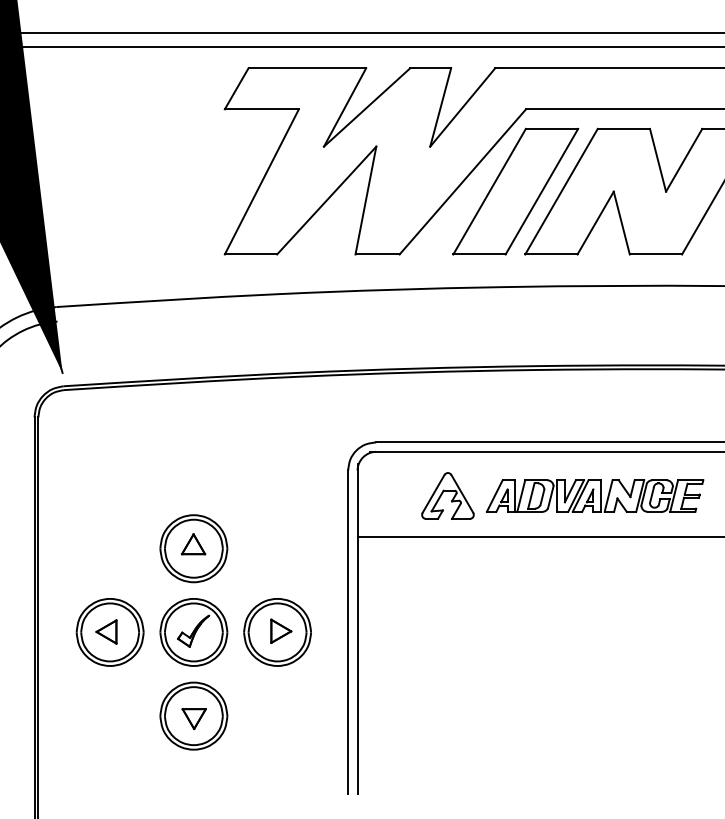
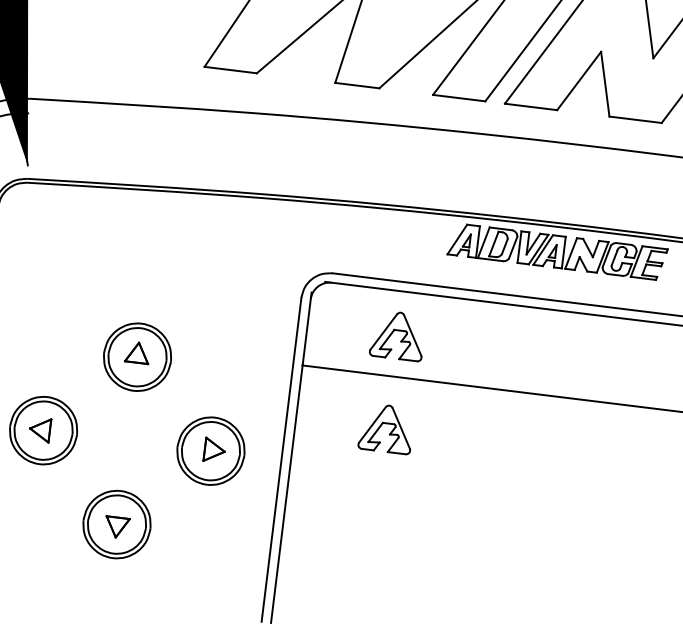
part: (594, 495) -> (557, 251), moved
part: (447, 588) -> (386, 428), added
part: (193, 632) -> (126, 440), removed

